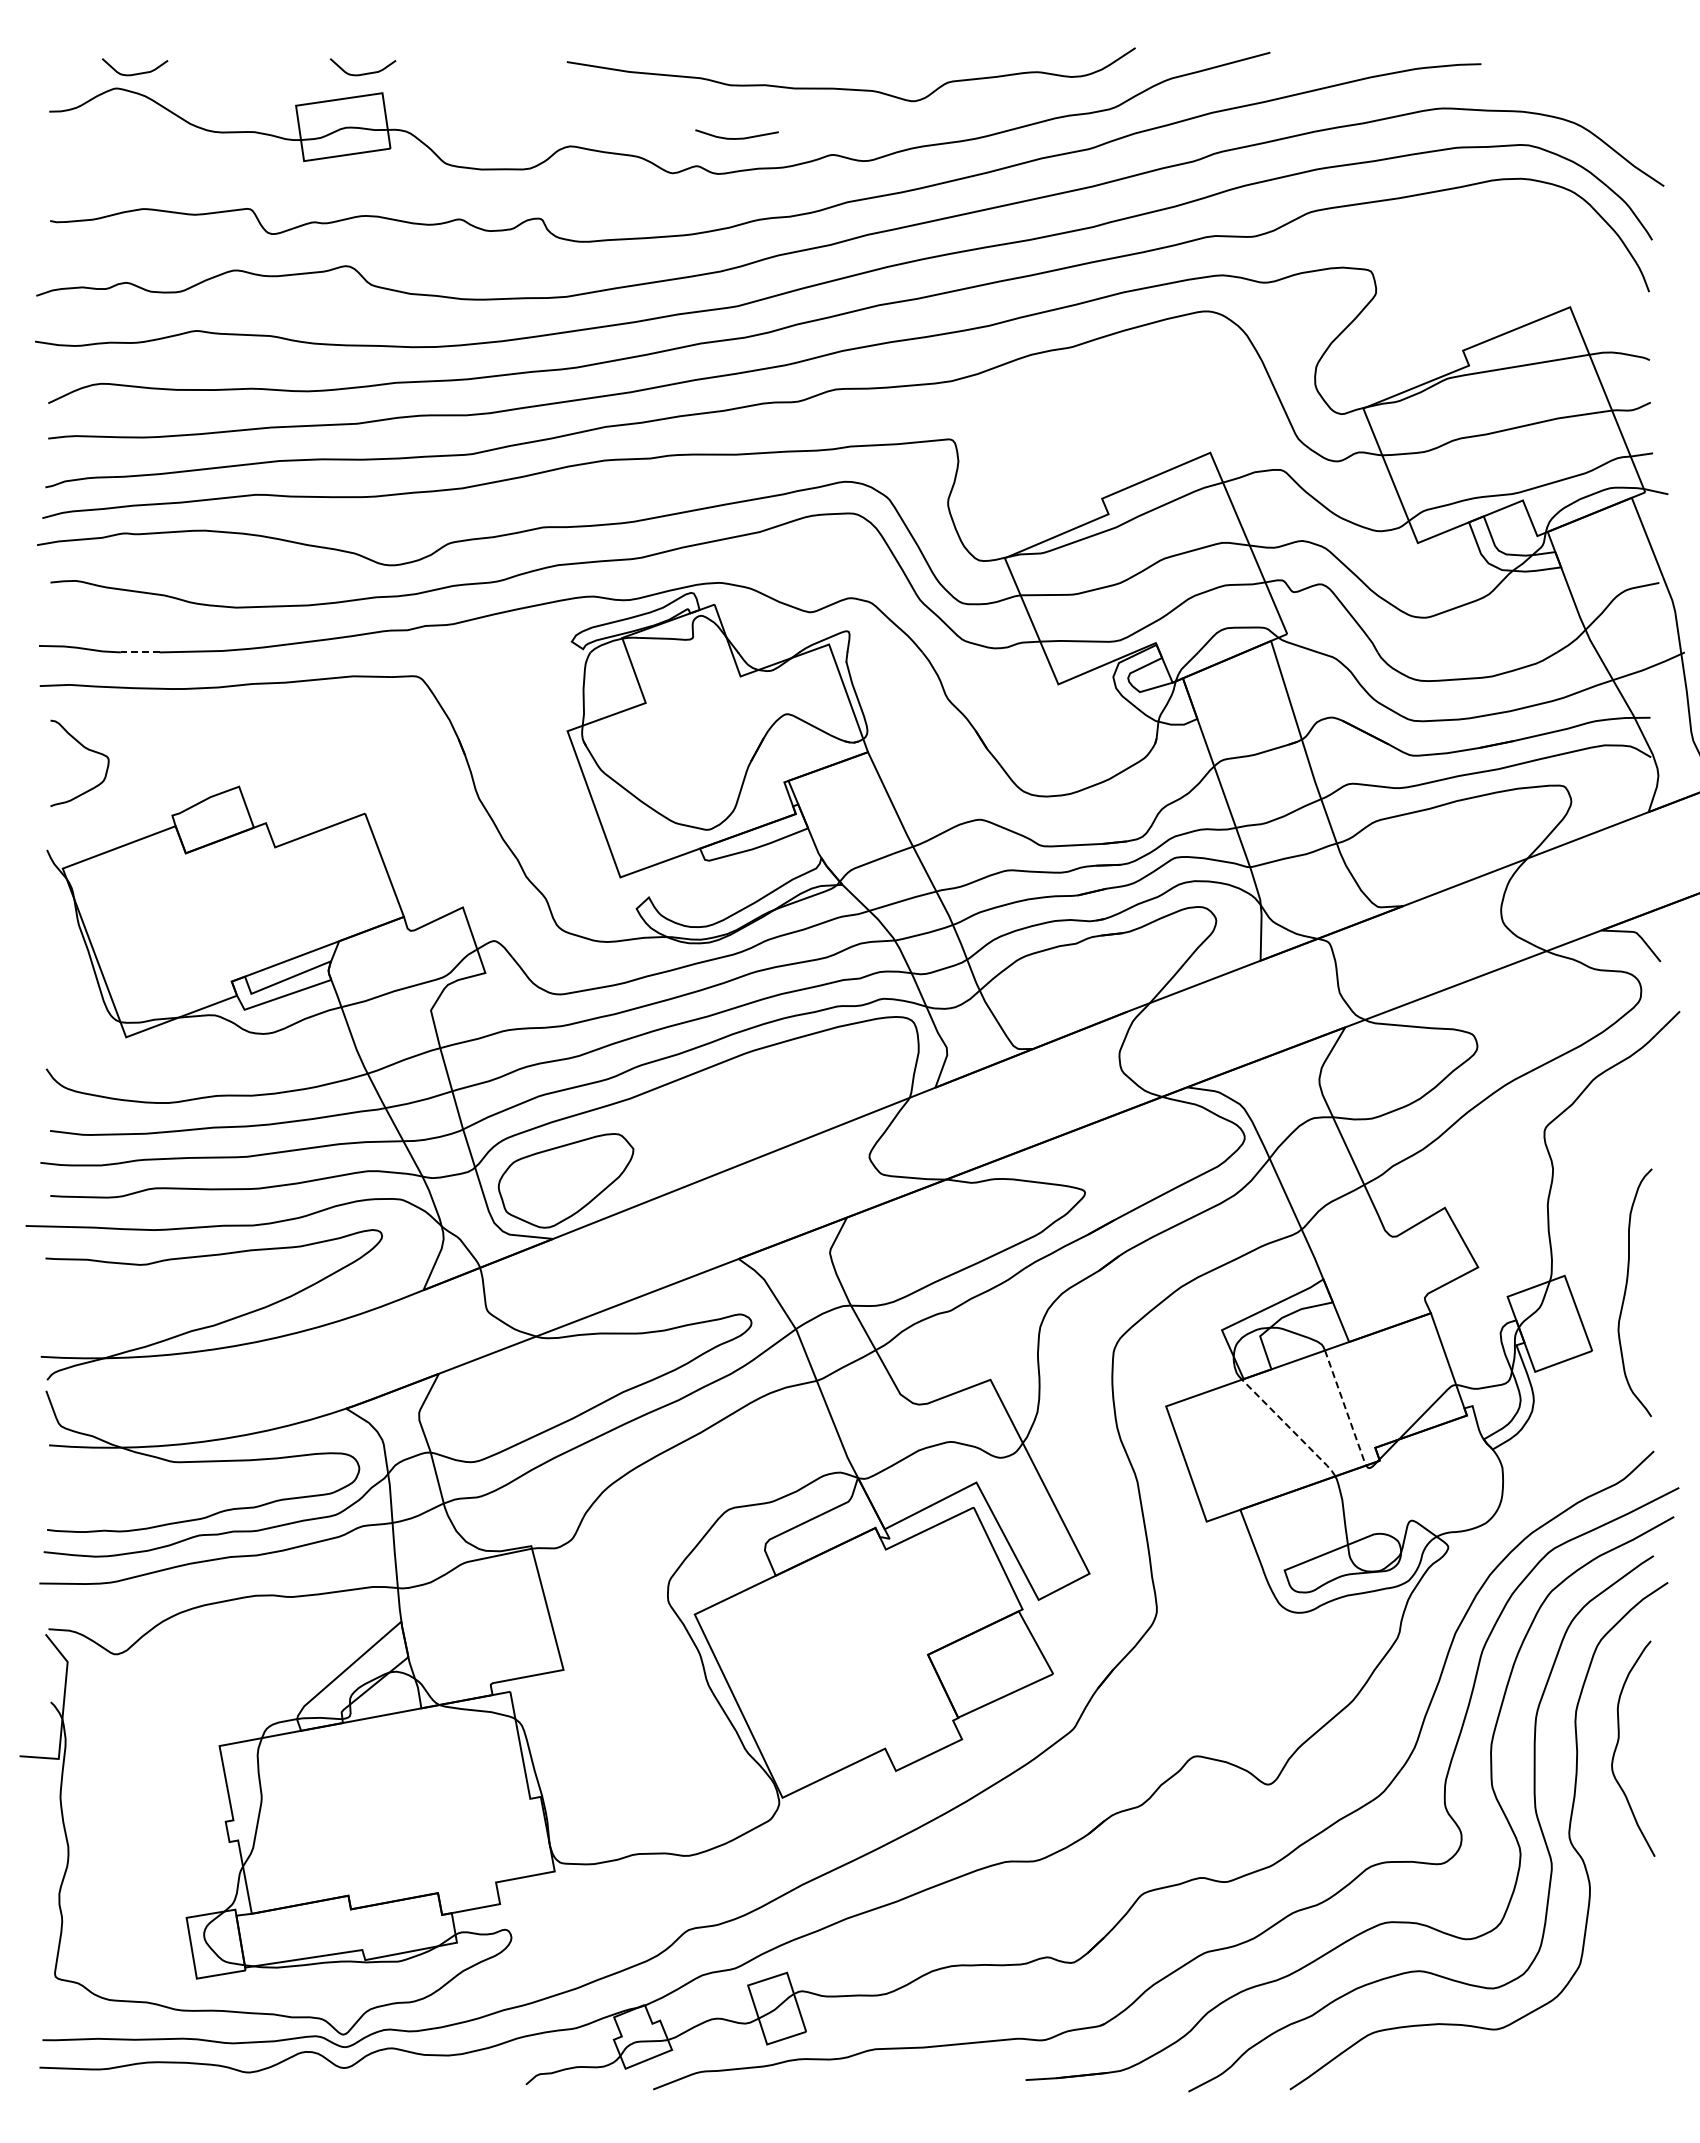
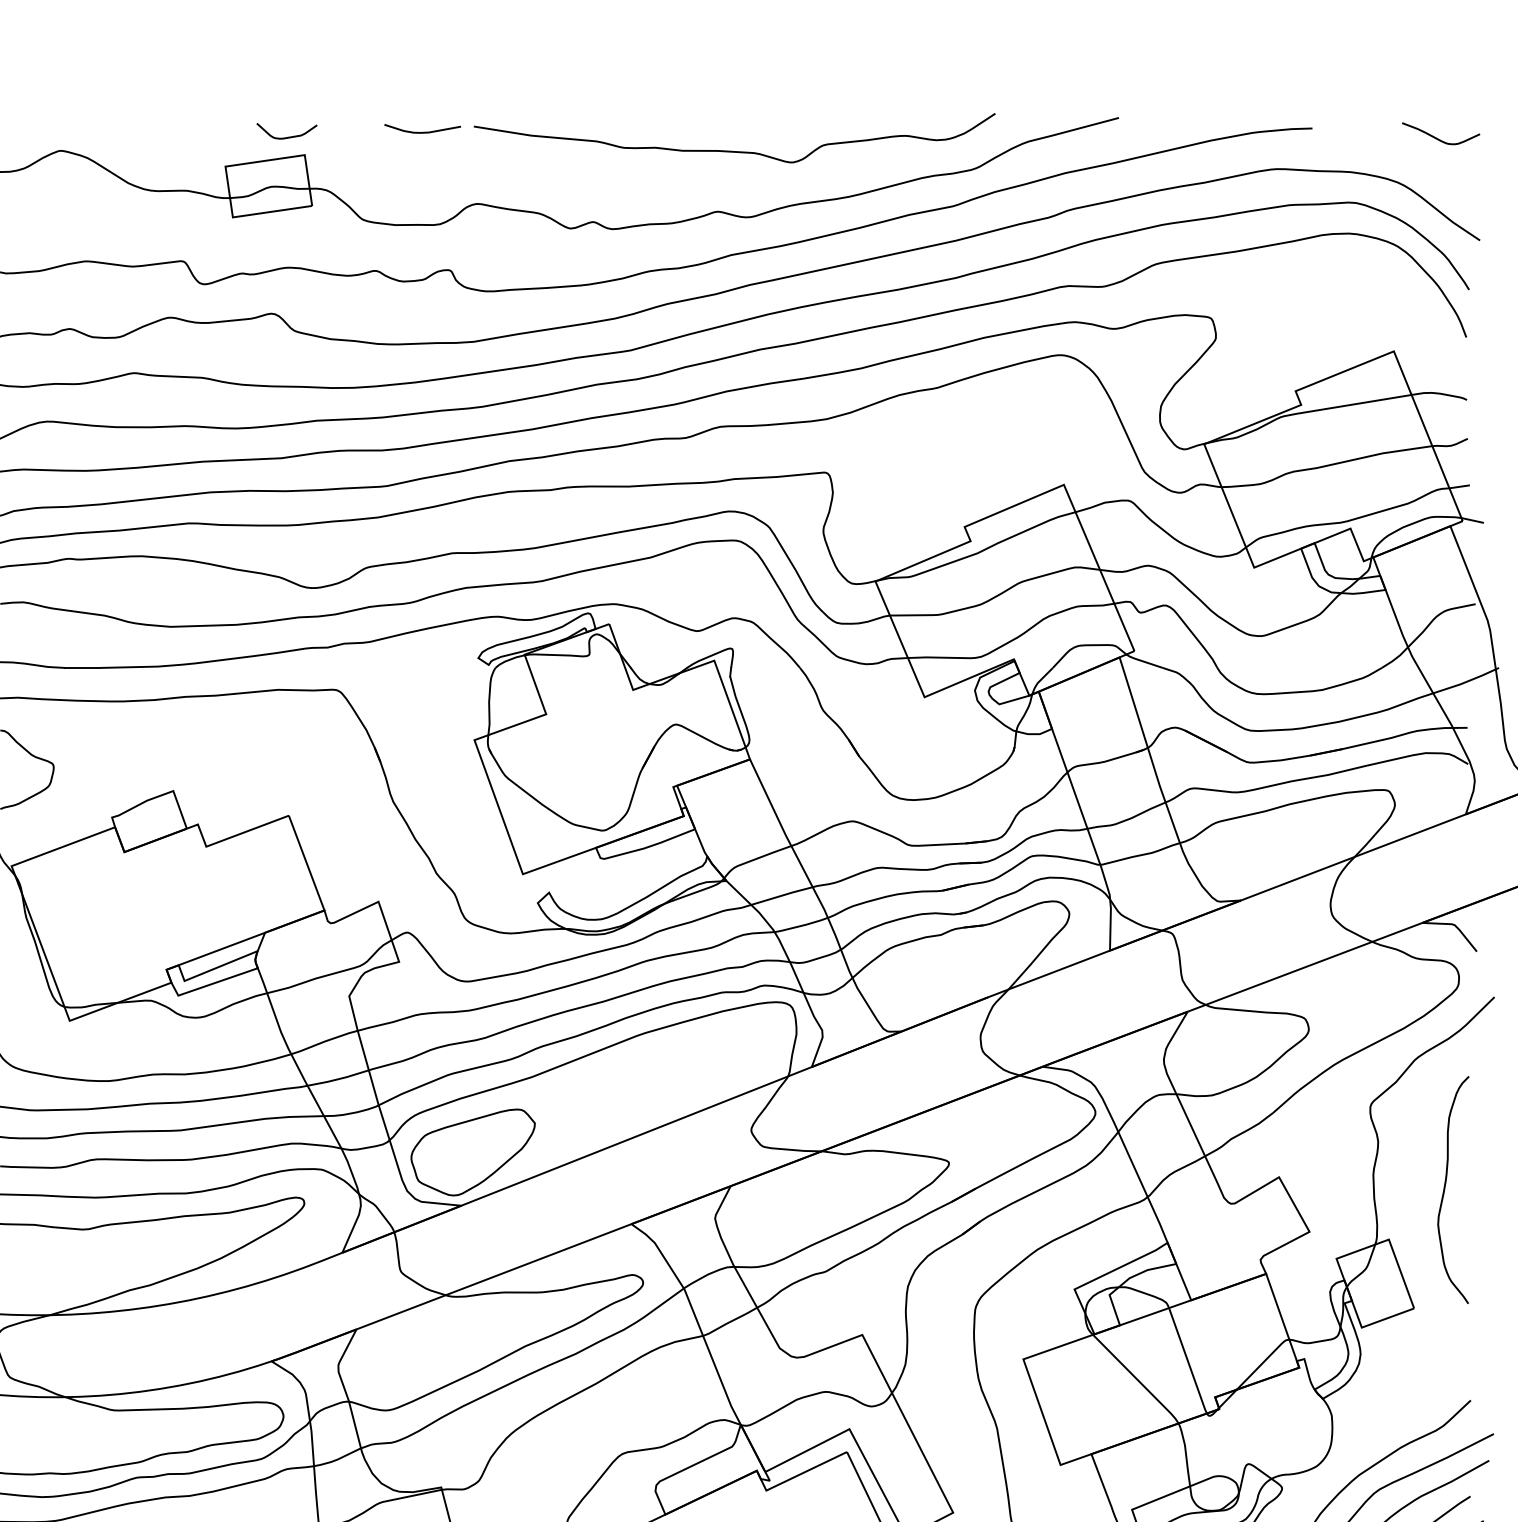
curve: (135, 73) -> (78, 137), removed
curve: (1619, 75) -> (1439, 138), added
curve: (738, 137) -> (424, 131), moved
line: (139, 652) -> (81, 667), dashed -> solid
curve: (1626, 1291) -> (1445, 1188), moved
line: (1345, 1409) -> (1187, 1362), dashed -> solid
line: (1290, 1428) -> (1137, 1379), dashed -> solid

